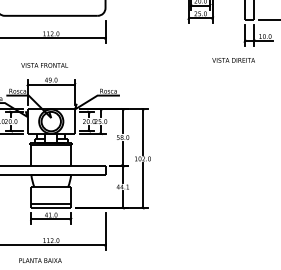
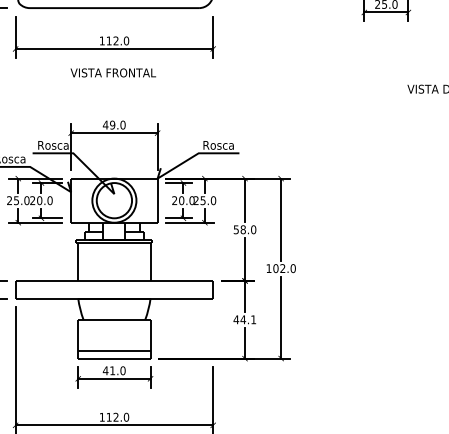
text: (44, 65) -> (113, 73), moved

